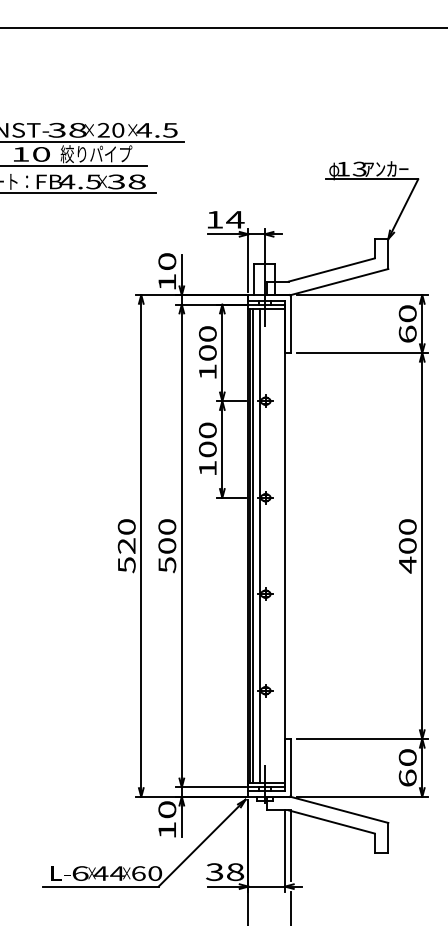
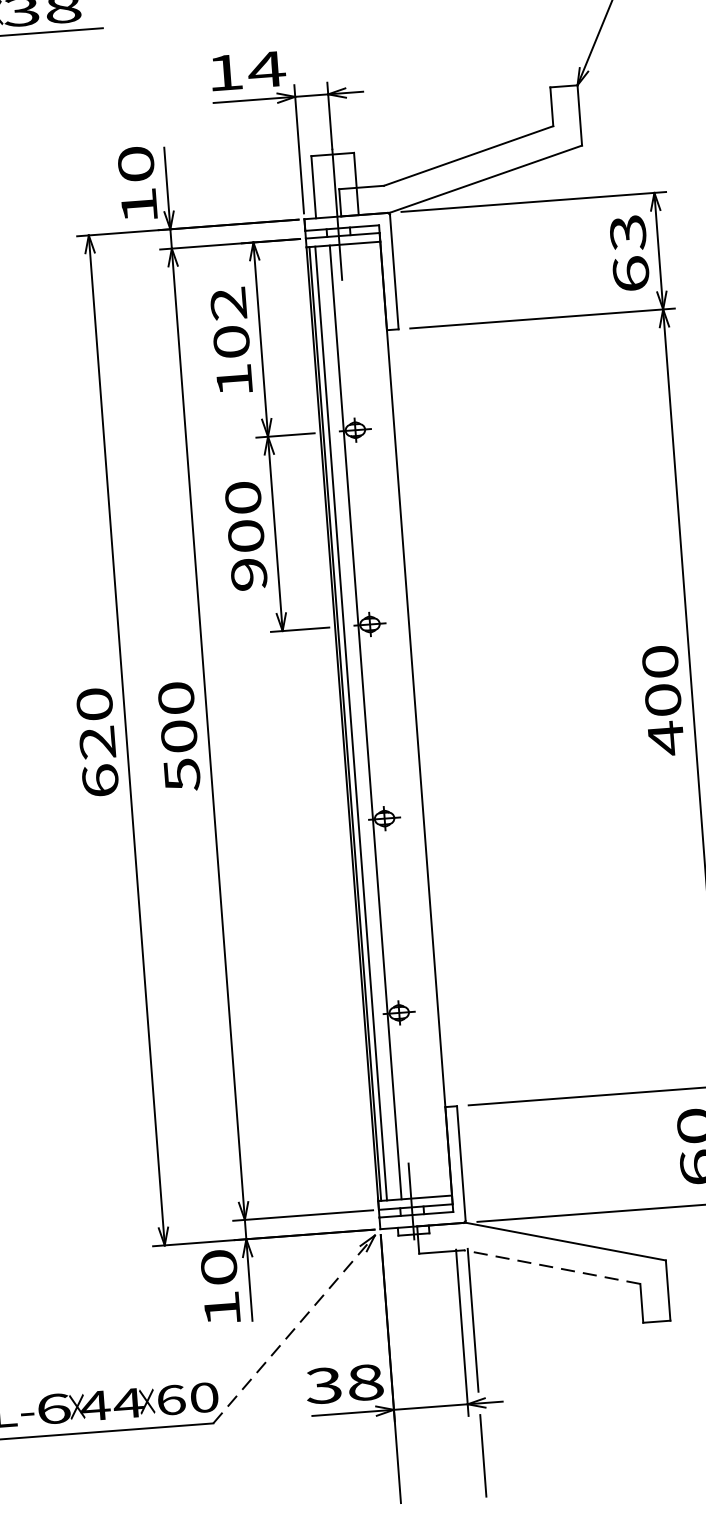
text: (407, 313) -> (627, 232), 60 -> 63
text: (207, 333) -> (227, 302), 100 -> 102
text: (207, 468) -> (248, 574), 100 -> 900
text: (126, 565) -> (99, 781), 520 -> 620
line: (331, 821) -> (551, 1266), solid -> dashed
line: (202, 842) -> (294, 1327), solid -> dashed

